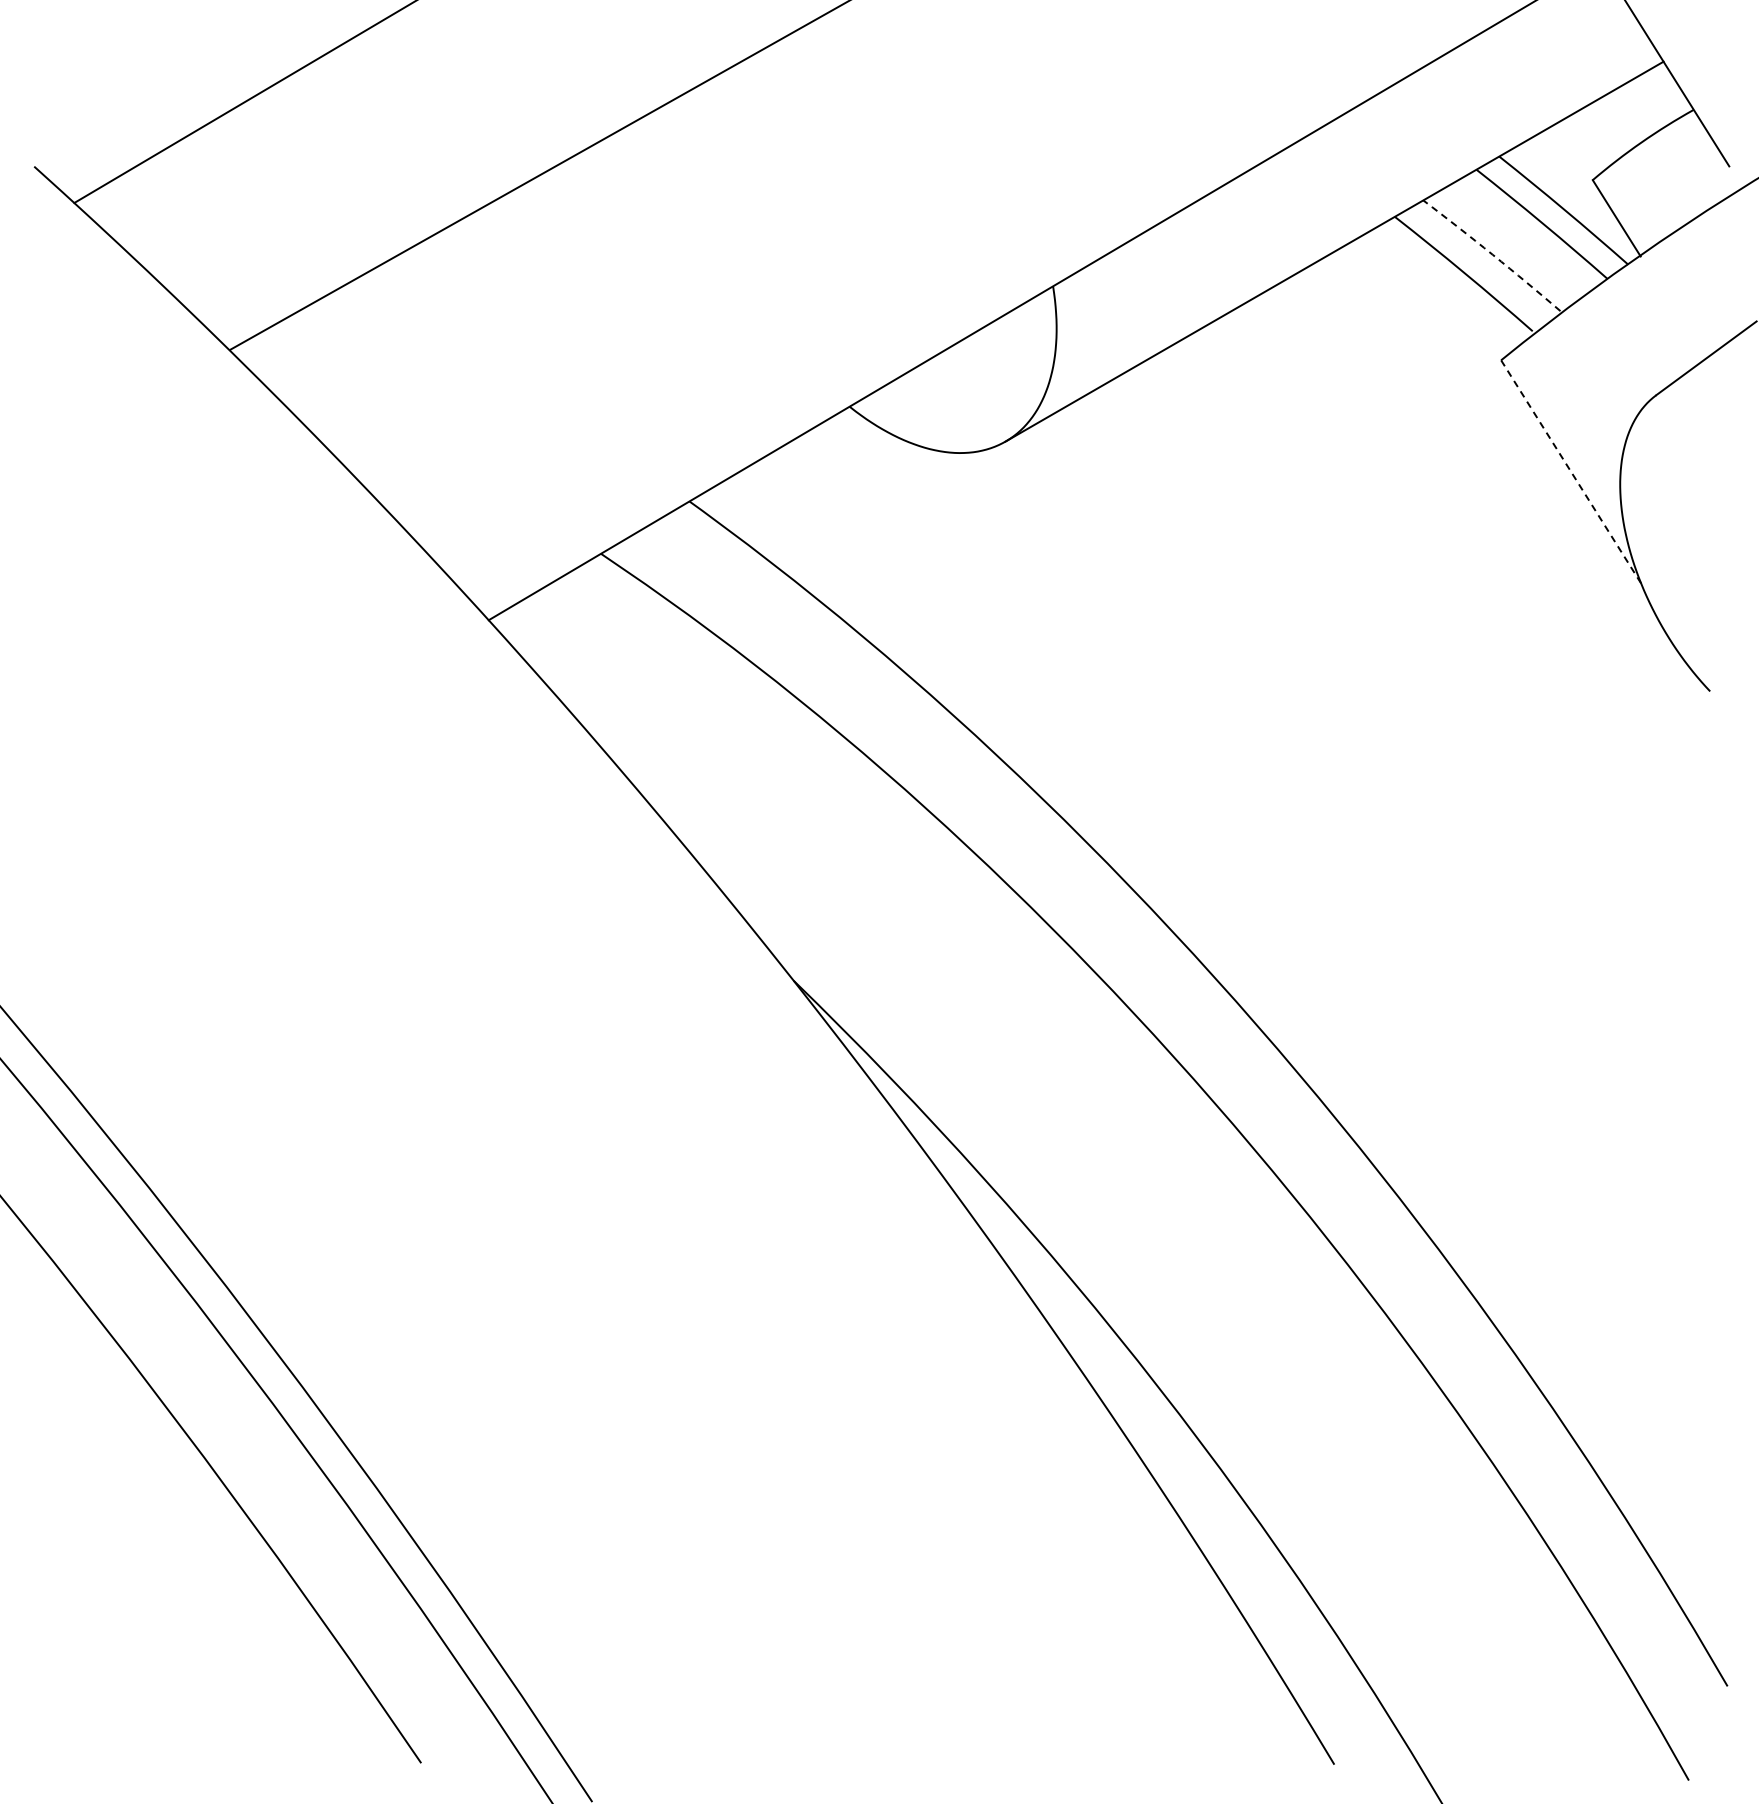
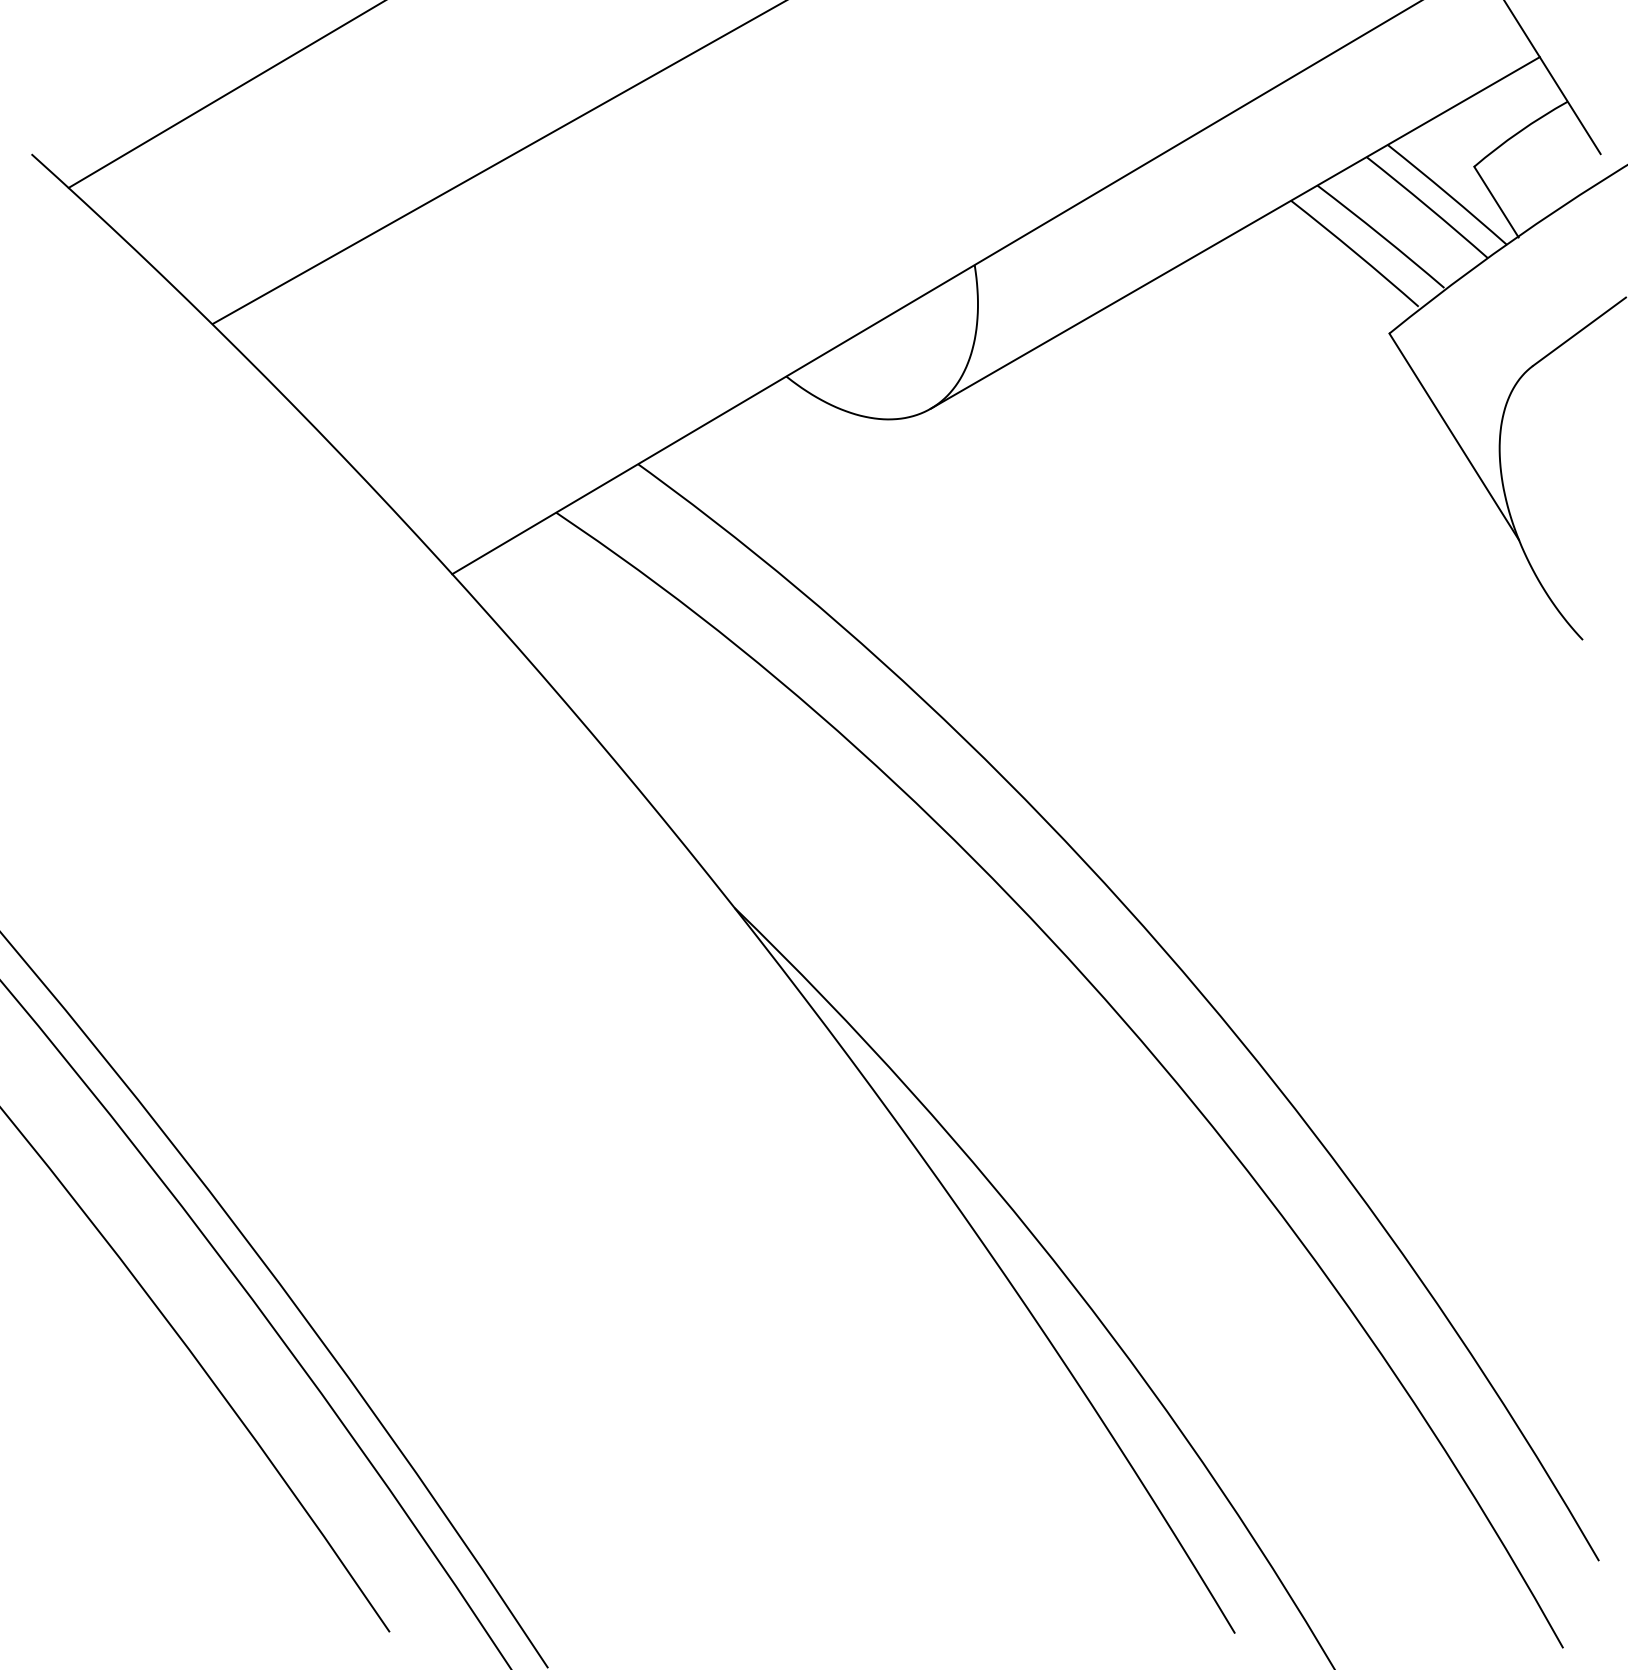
arc: (1492, 254) -> (1381, 235), dashed -> solid
line: (1571, 471) -> (1454, 436), dashed -> solid

